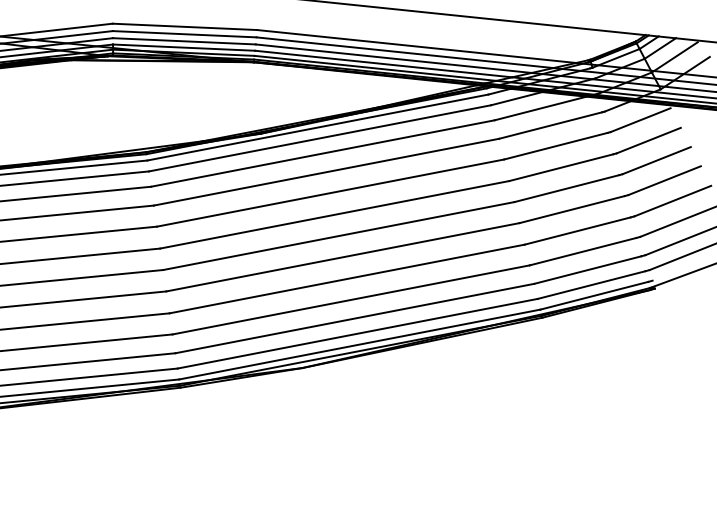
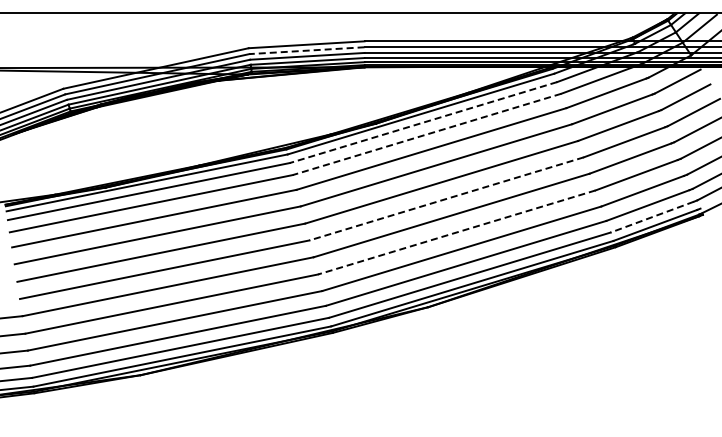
line: (185, 34) -> (307, 50), solid -> dashed
line: (319, 138) -> (423, 122), solid -> dashed
line: (322, 153) -> (426, 134), solid -> dashed
line: (338, 236) -> (446, 199), solid -> dashed
line: (346, 279) -> (456, 232), solid -> dashed
line: (590, 285) -> (651, 217), solid -> dashed

